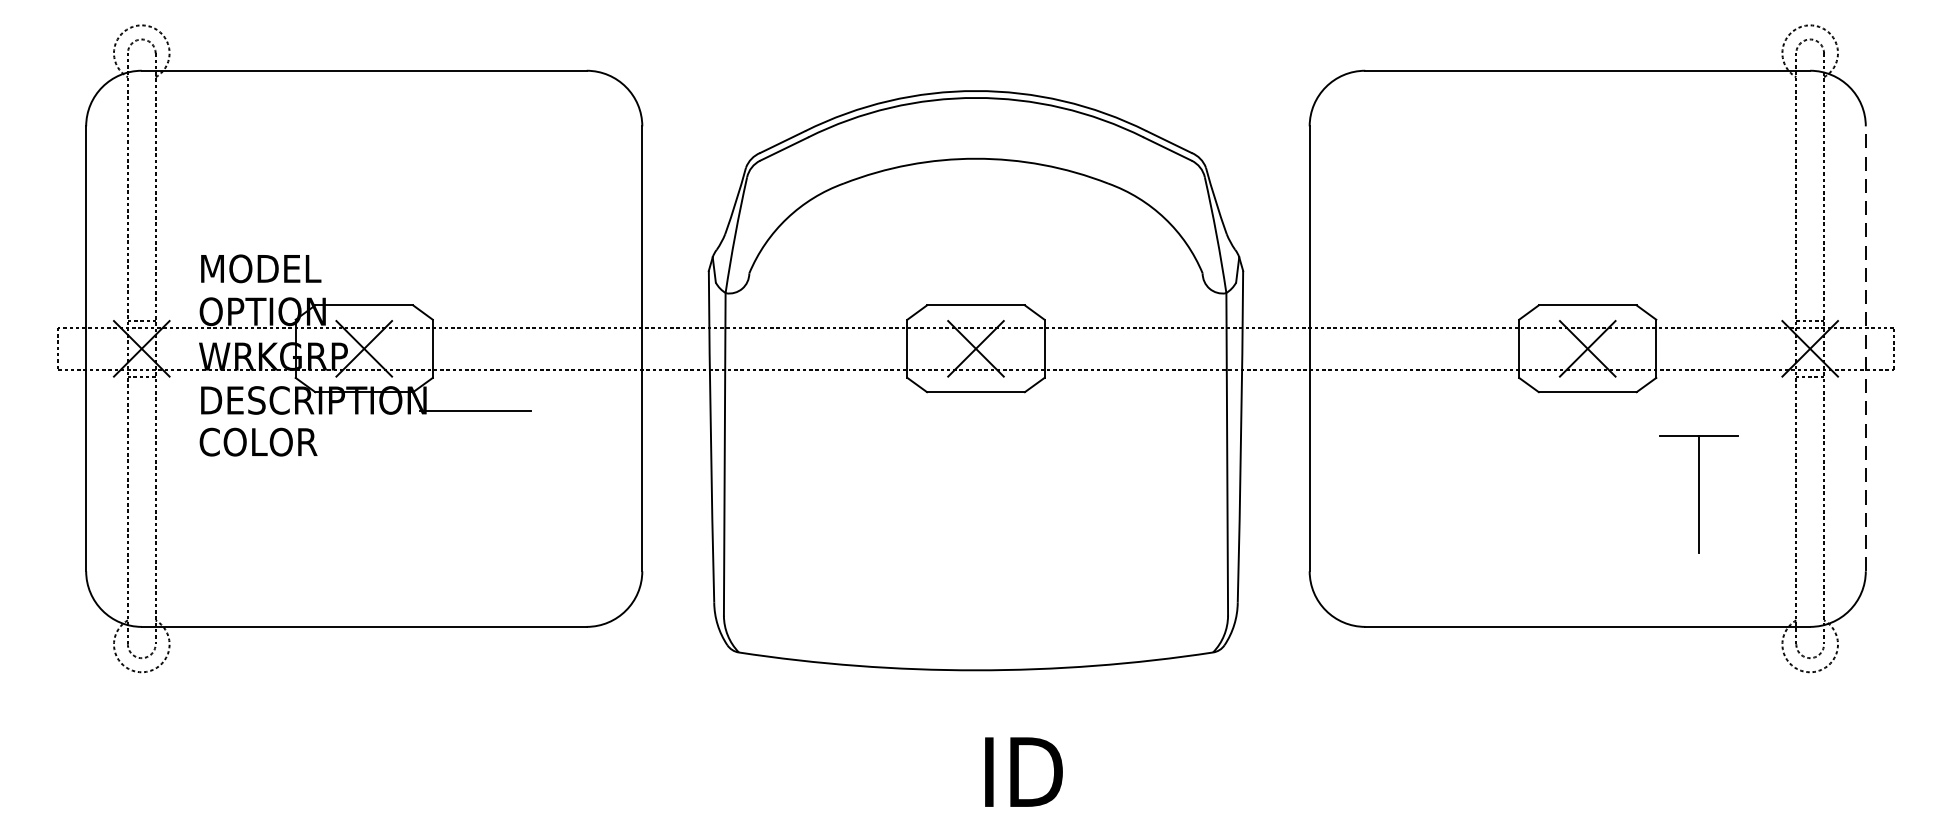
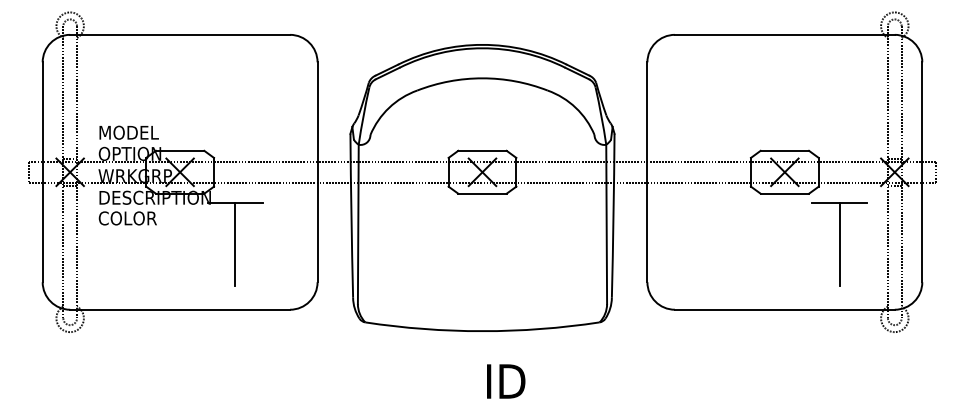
line: (1866, 349) -> (922, 172), dashed -> solid
line: (476, 494) -> (235, 244), added
part: (1698, 494) -> (839, 244), size x1.43

